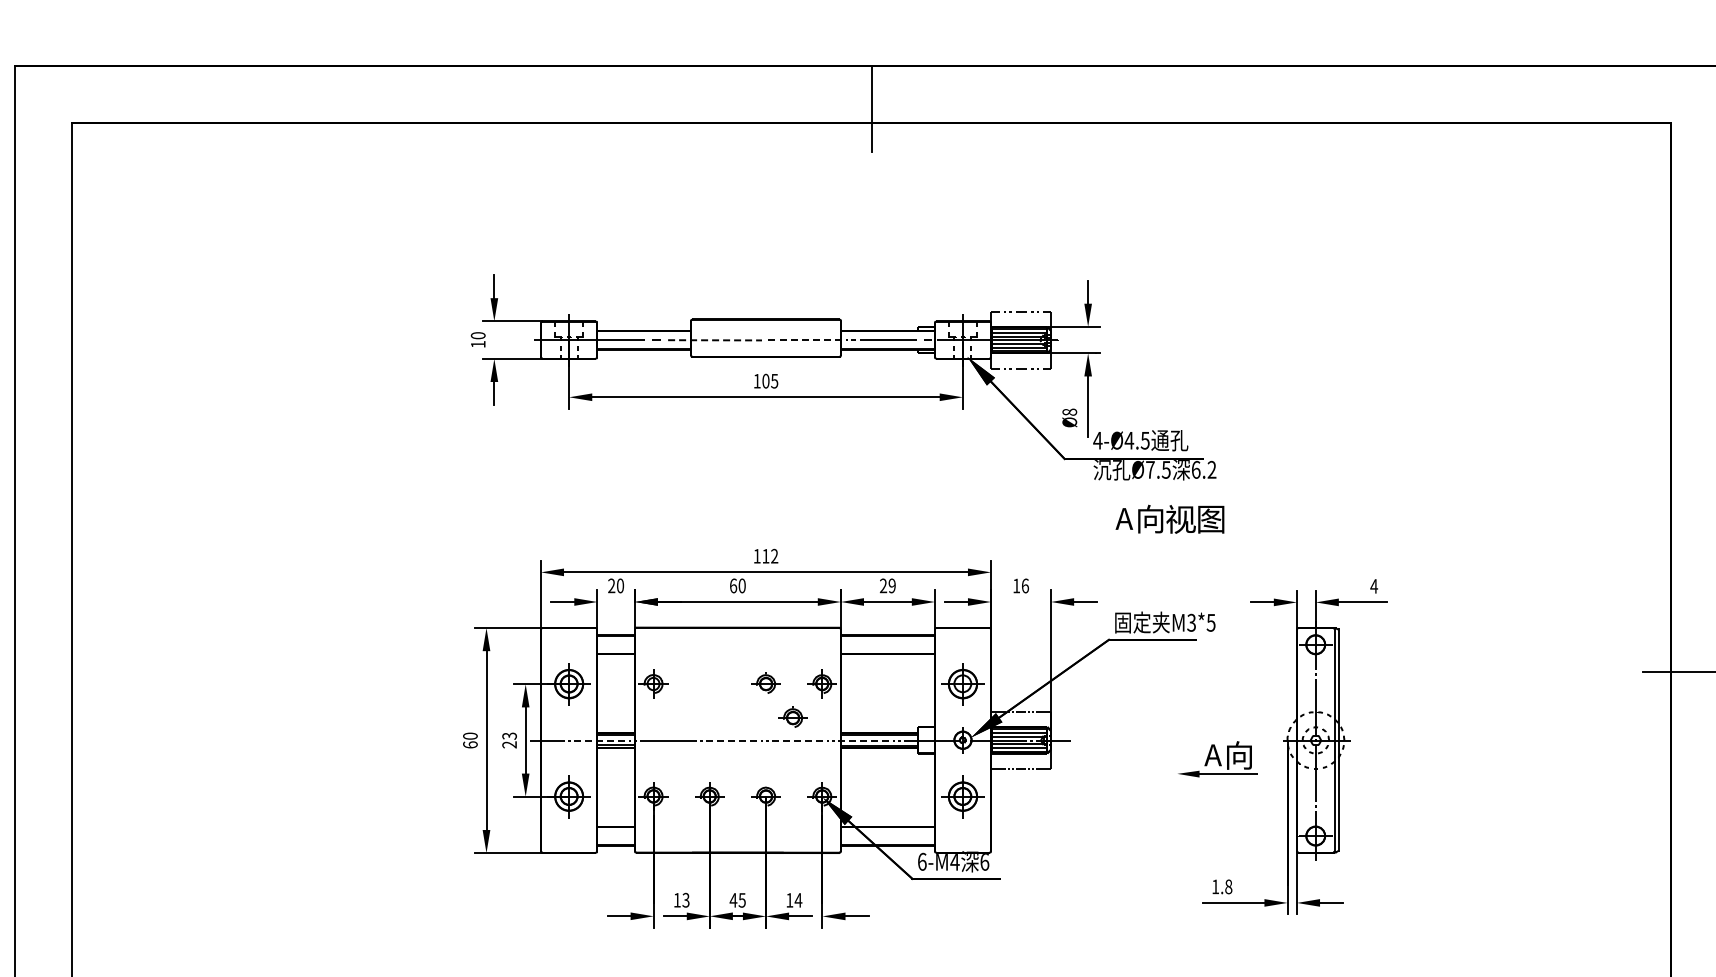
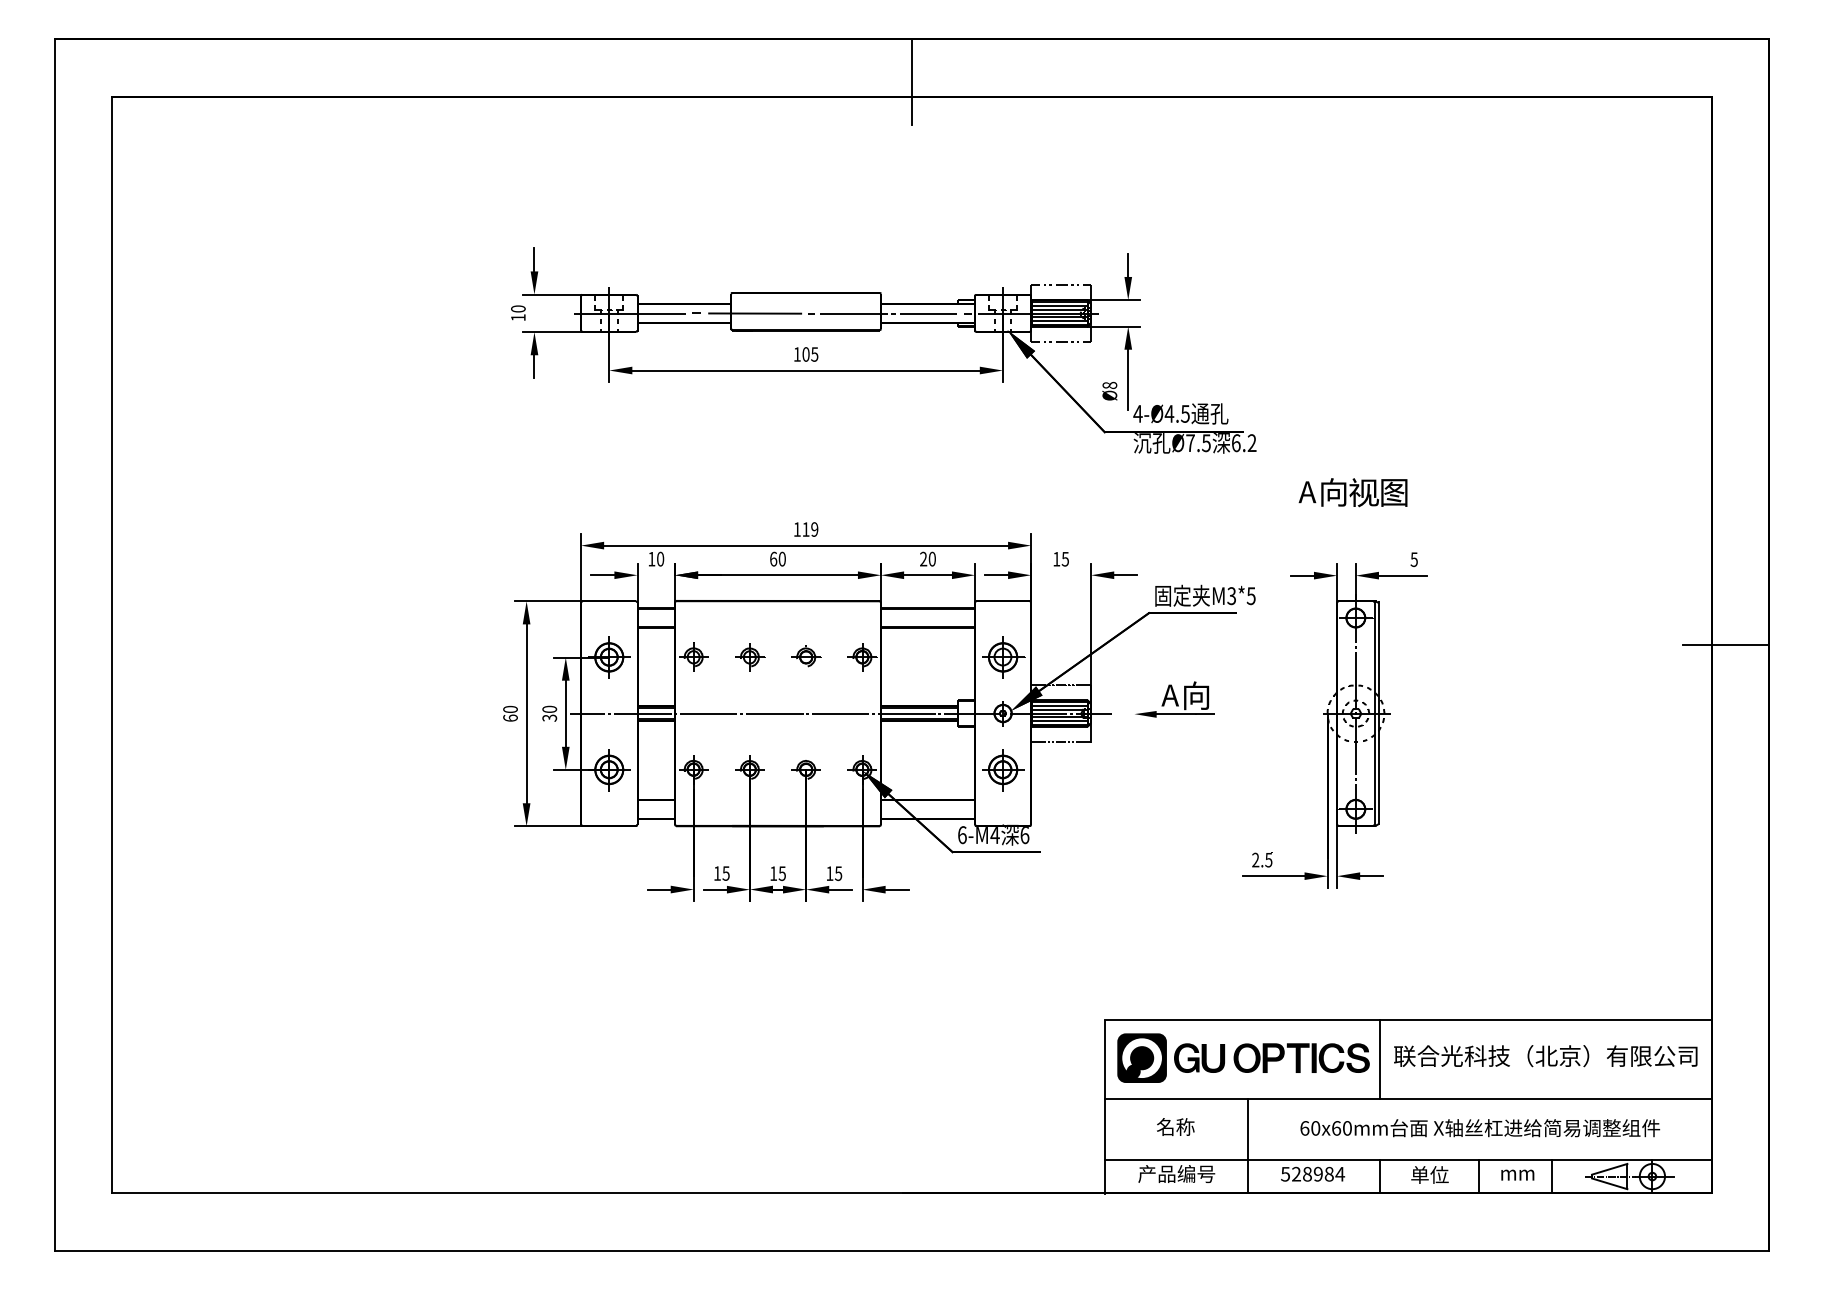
line: (715, 340) -> (755, 313), dashed -> solid
line: (814, 340) -> (854, 313), dashed -> solid
text: (1169, 519) -> (1352, 492), moved
text: (774, 556) -> (814, 529), 112 -> 119
text: (611, 585) -> (651, 558), 20 -> 10
text: (1025, 585) -> (1065, 558), 16 -> 15
text: (891, 586) -> (931, 559), 29 -> 20
text: (1374, 586) -> (1414, 559), 4 -> 5
part: (710, 684) -> (750, 657), added
part: (793, 717) -> (833, 690), removed
text: (509, 740) -> (549, 713), 23 -> 30
line: (602, 740) -> (642, 713), dashed -> solid
line: (734, 740) -> (774, 713), dashed -> solid
line: (800, 740) -> (840, 713), dashed -> solid
line: (866, 740) -> (906, 713), dashed -> solid
part: (1217, 759) -> (1174, 699), moved
text: (1222, 886) -> (1262, 859), 1.8 -> 2.5
text: (686, 899) -> (726, 872), 13 -> 15
text: (733, 900) -> (773, 873), 45 -> 15
text: (798, 900) -> (838, 873), 14 -> 15

